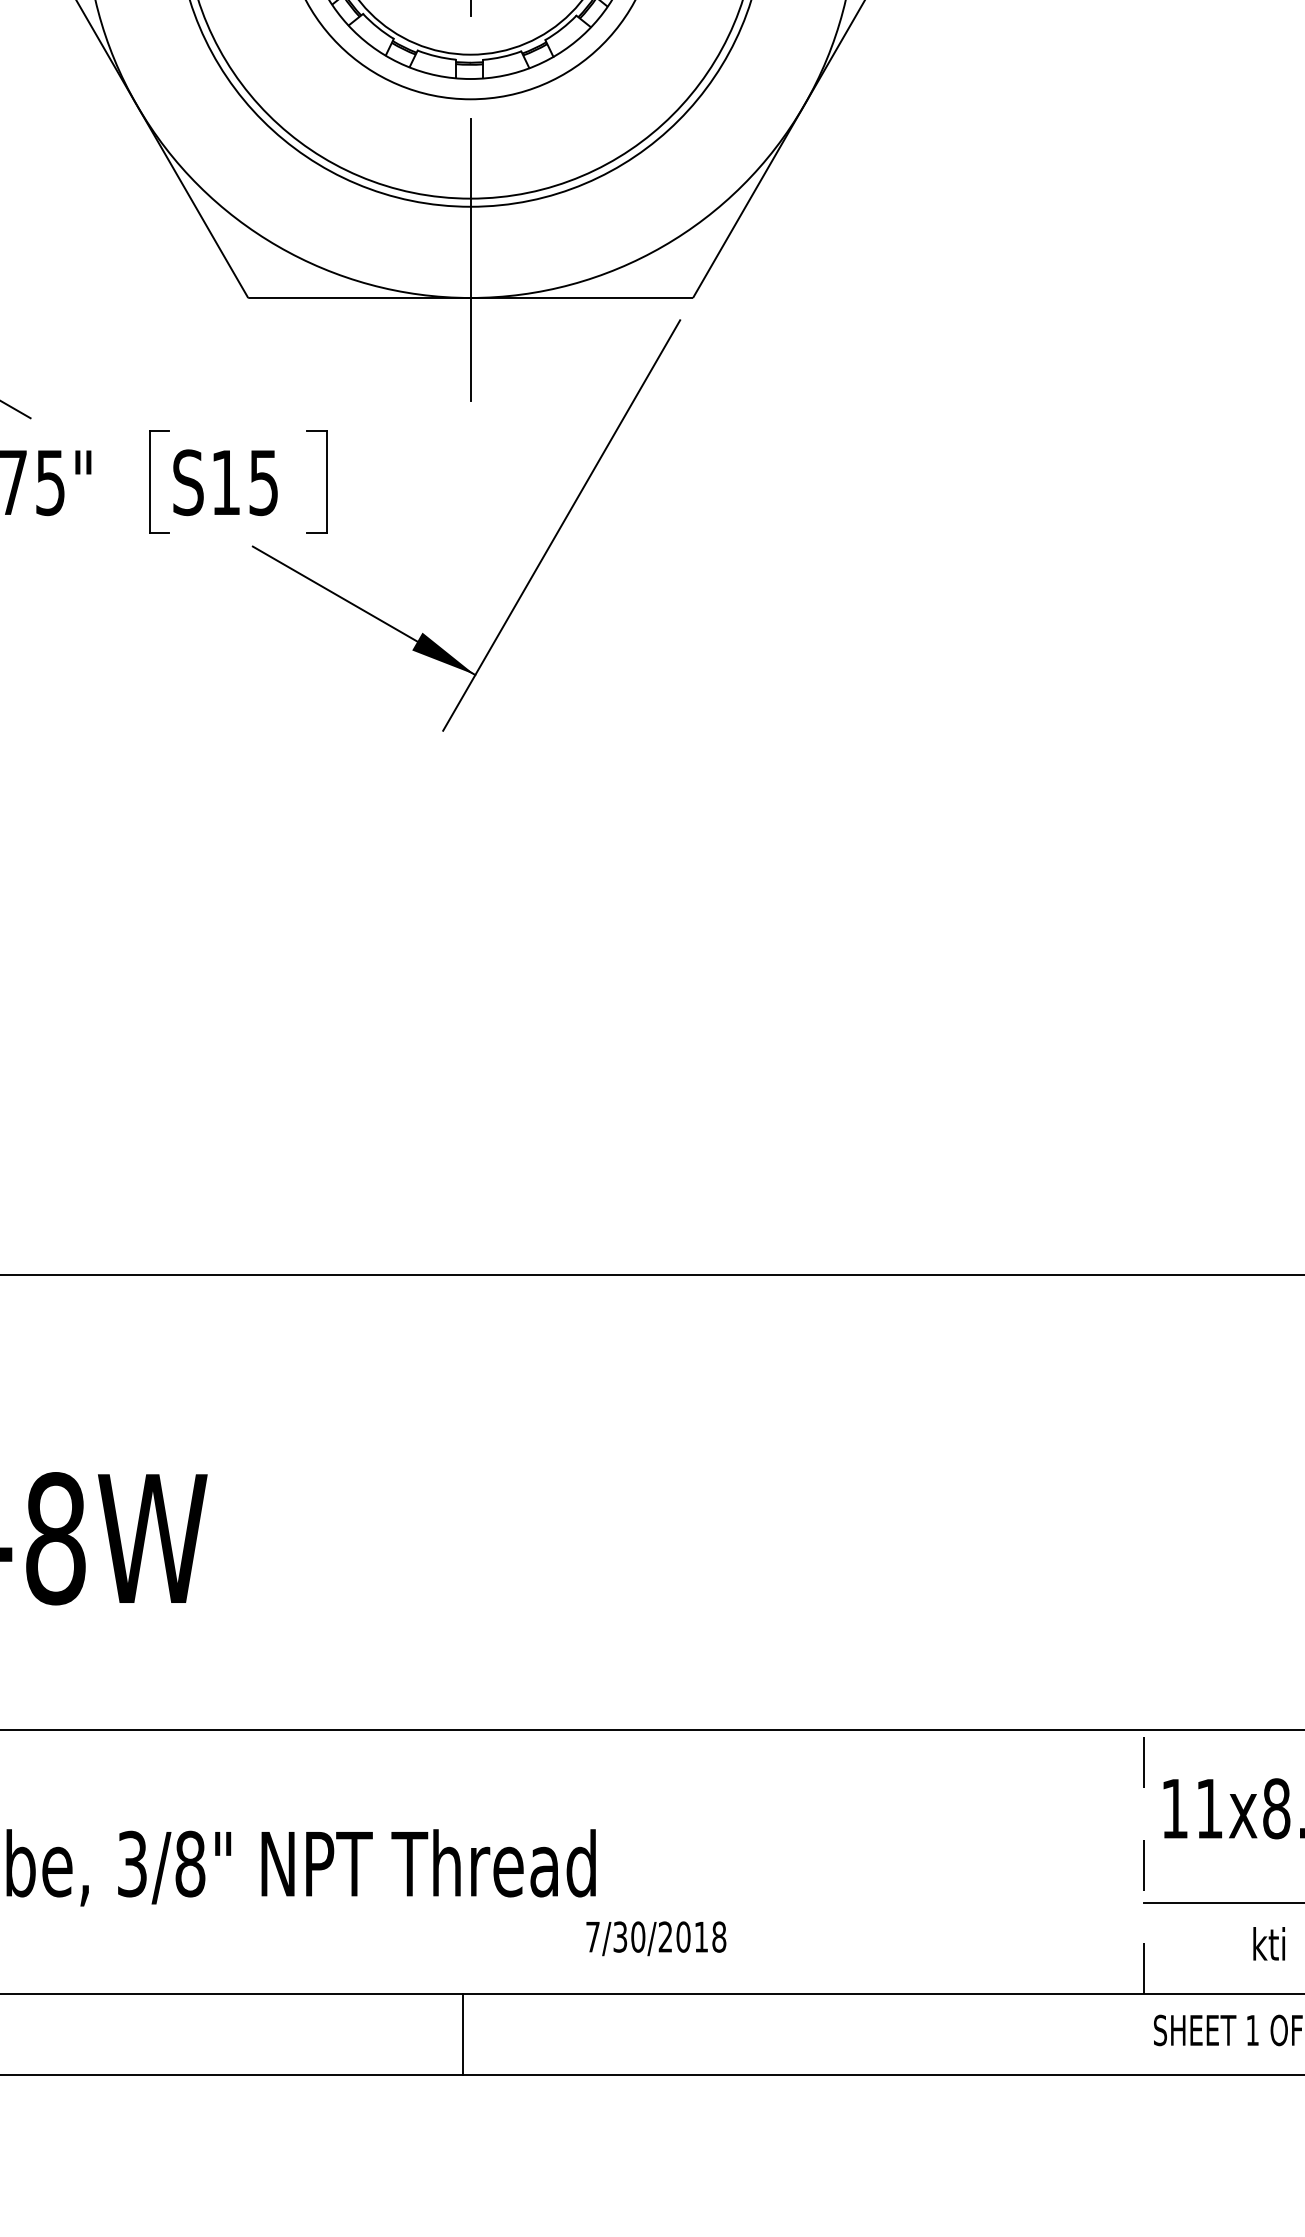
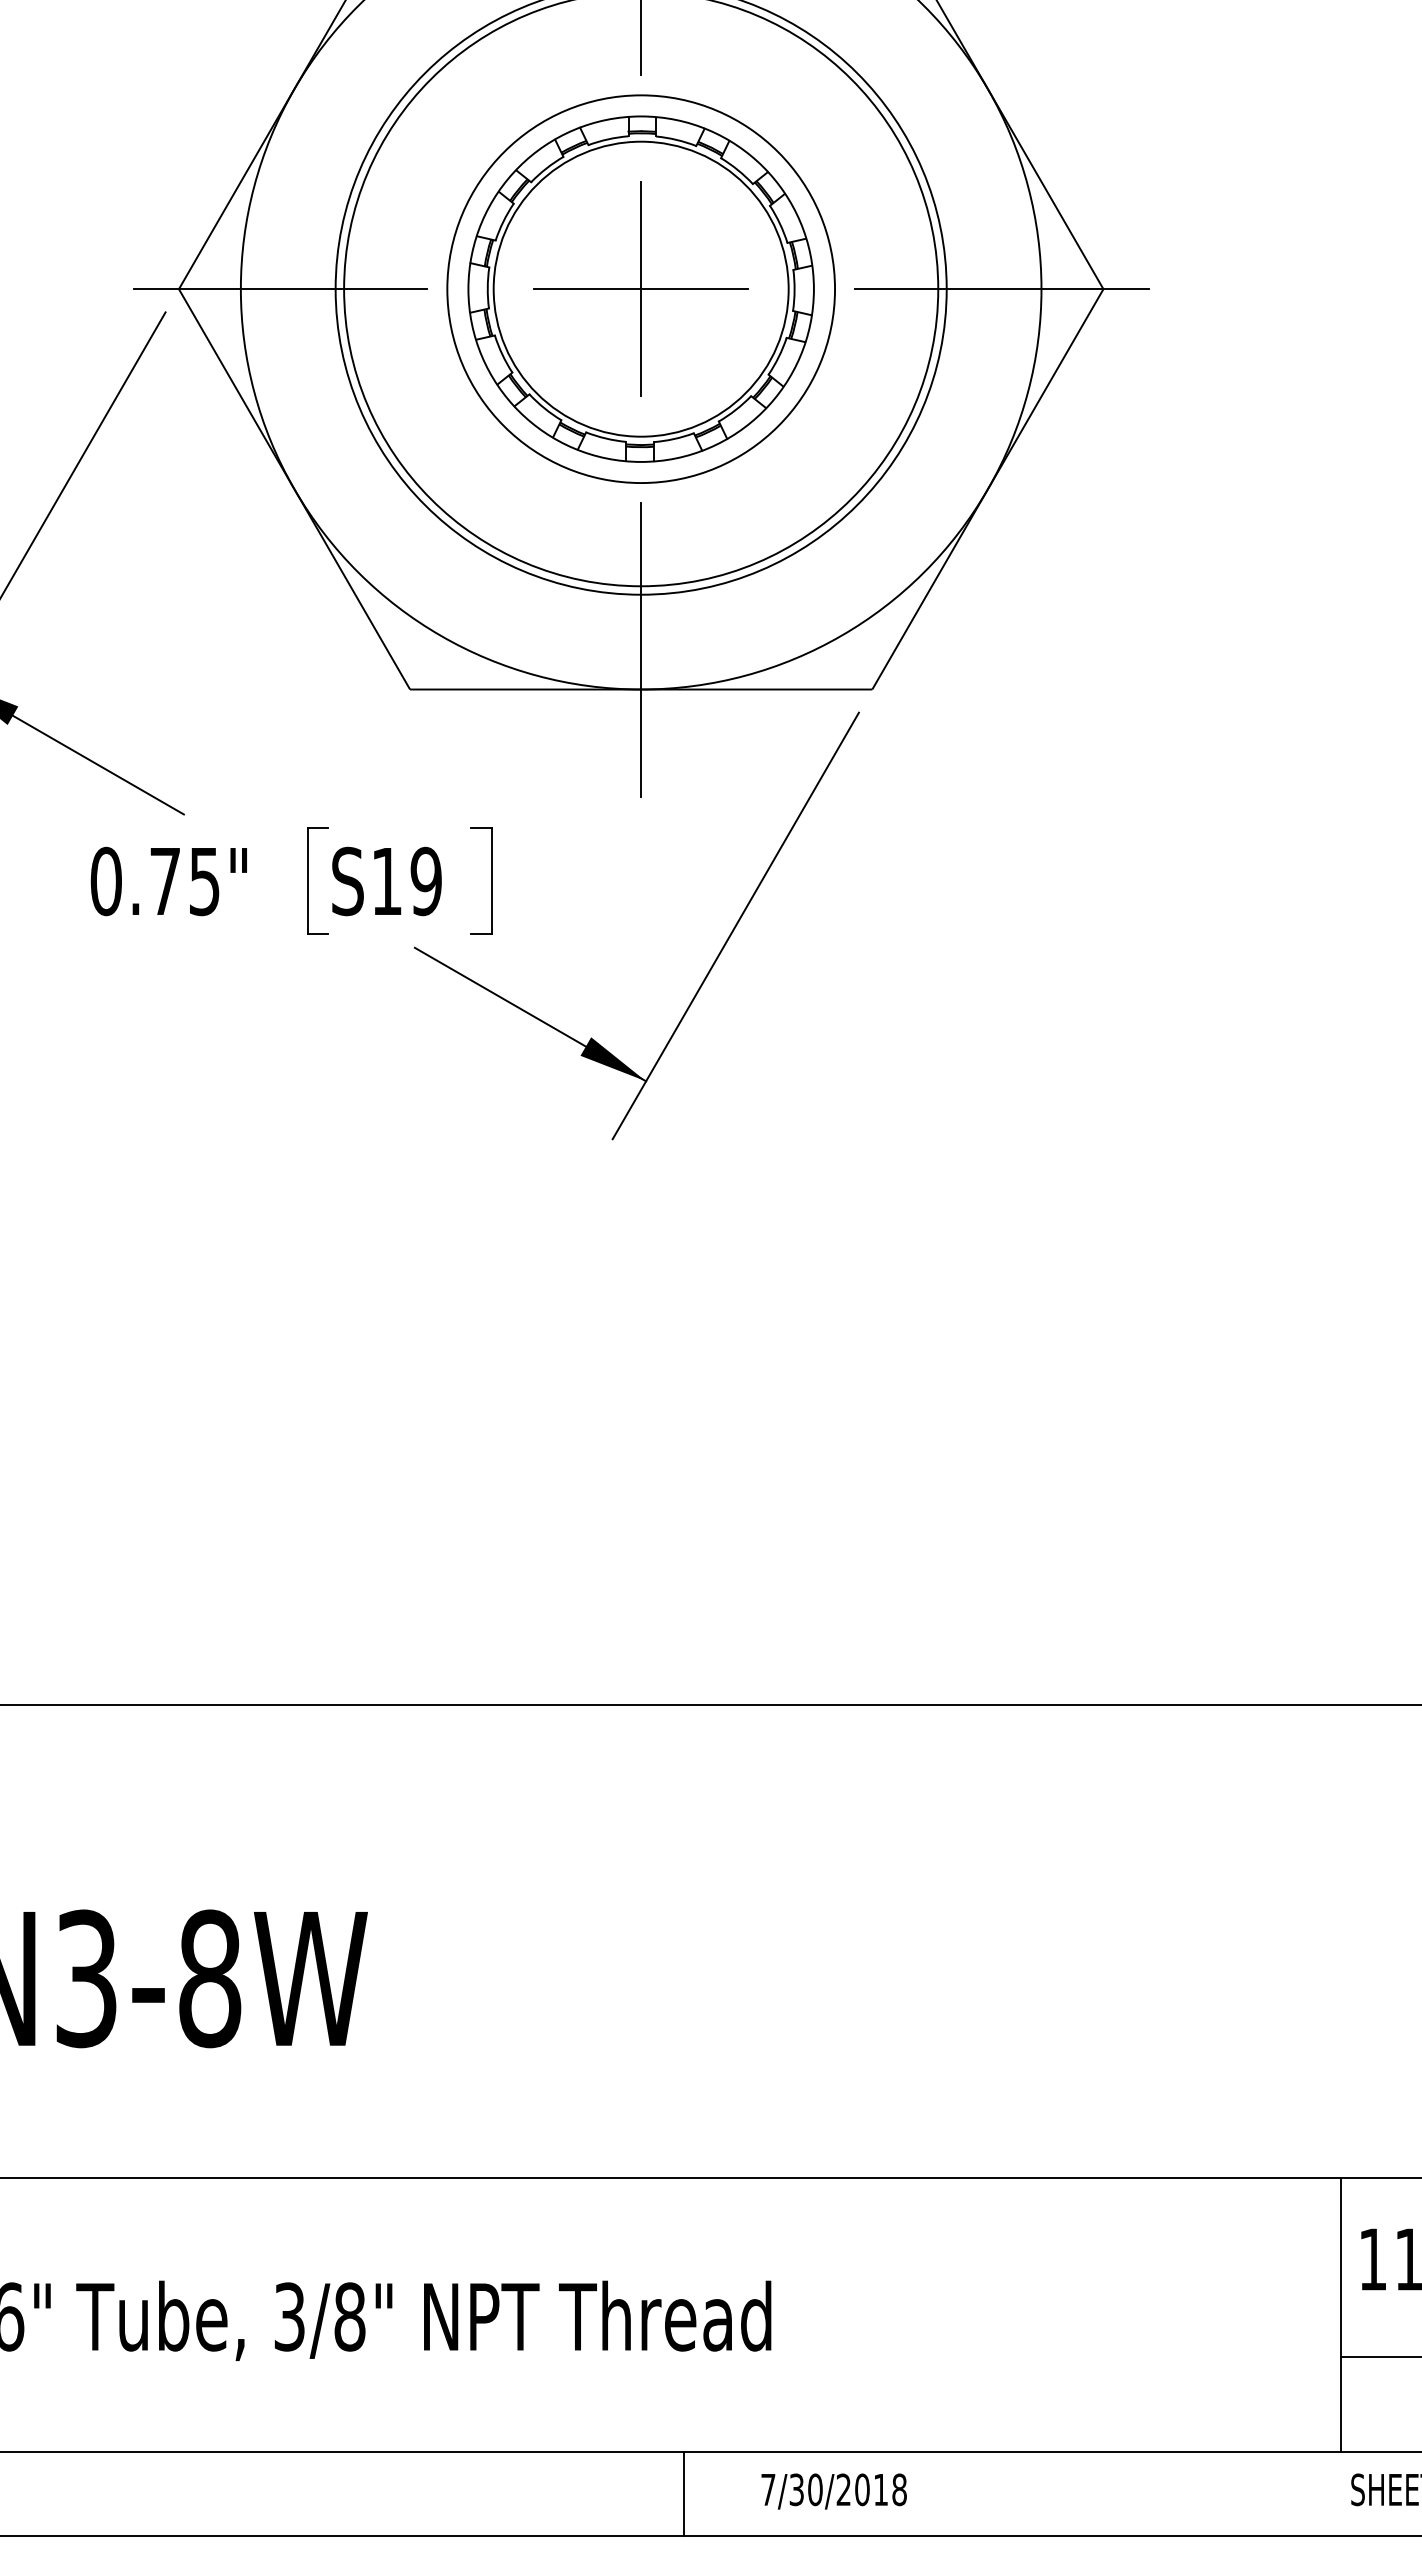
text: (263, 481) -> (425, 880), S15 -> S19
line: (1144, 1861) -> (1341, 2314), dashed -> solid
text: (655, 1938) -> (833, 2491), moved
line: (462, 2034) -> (683, 2494), moved

